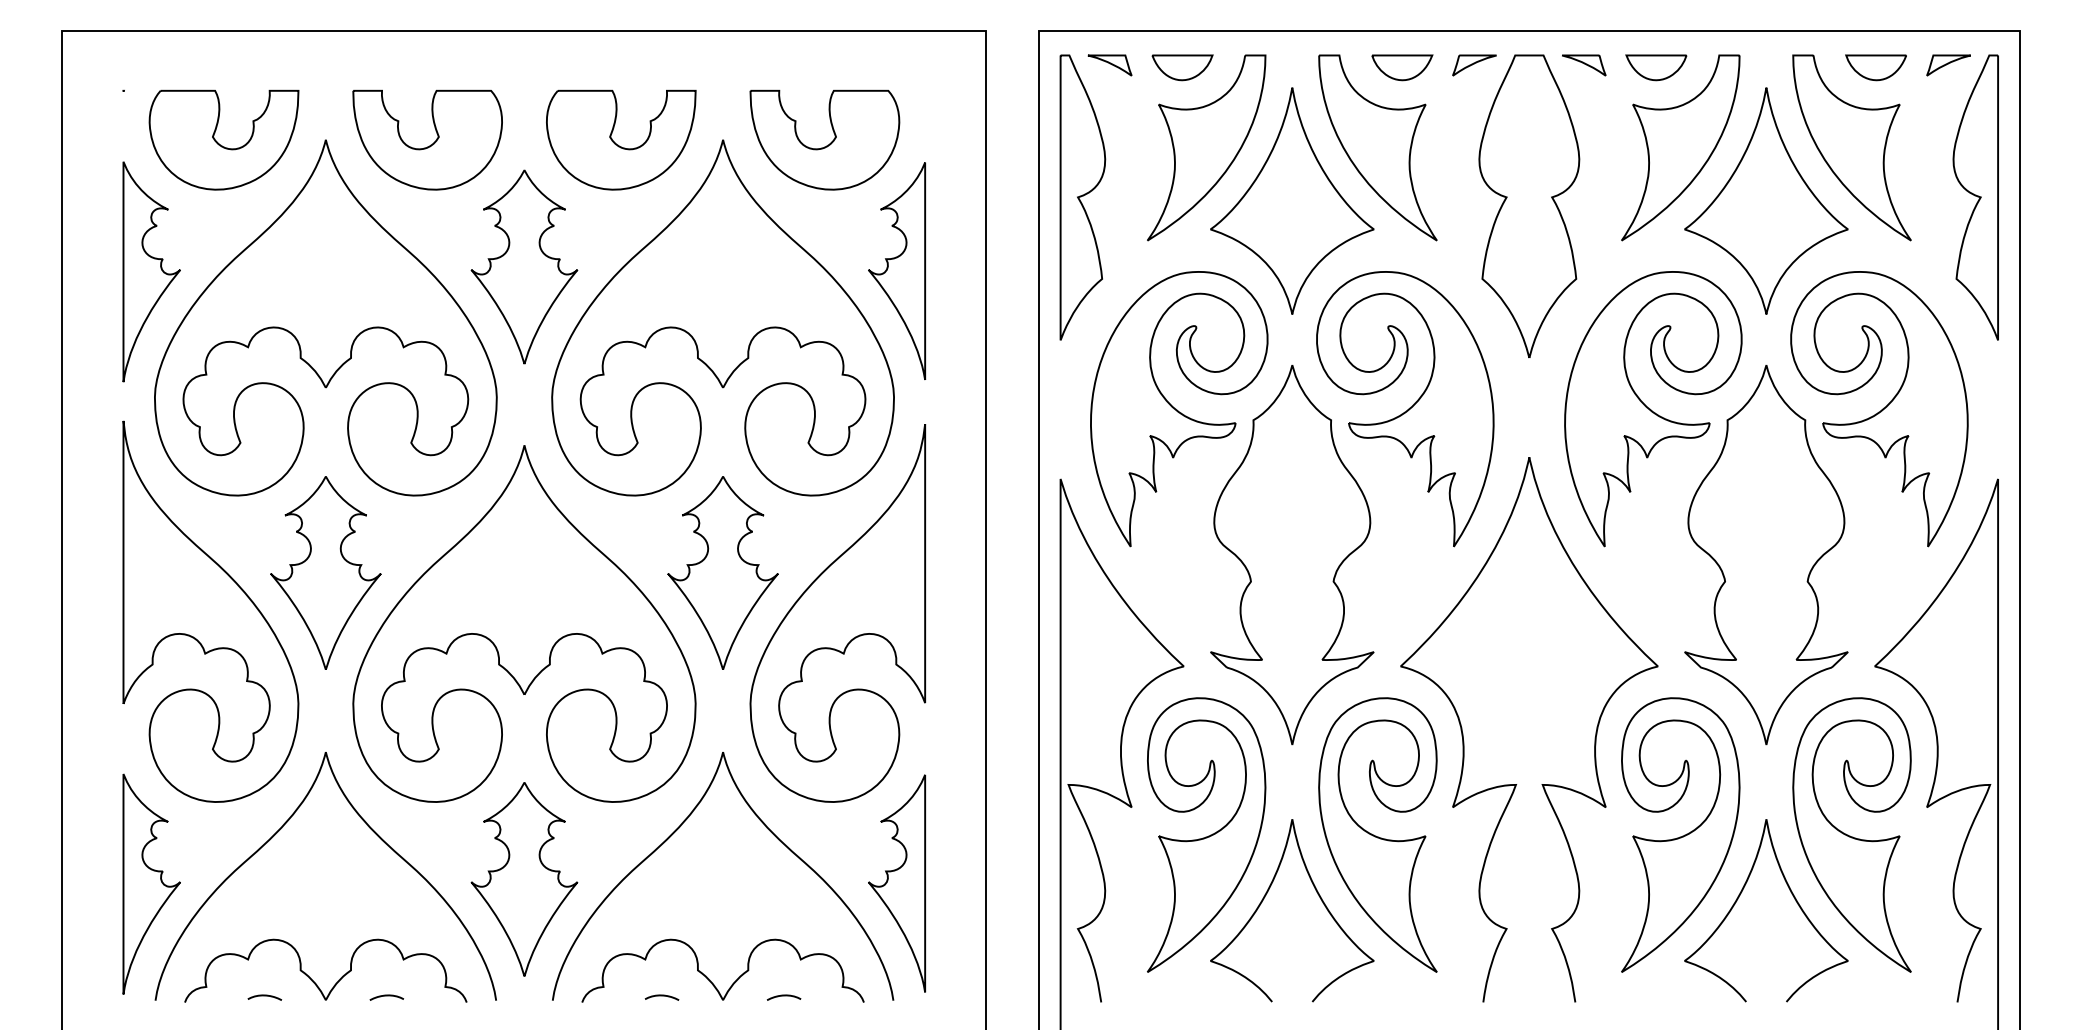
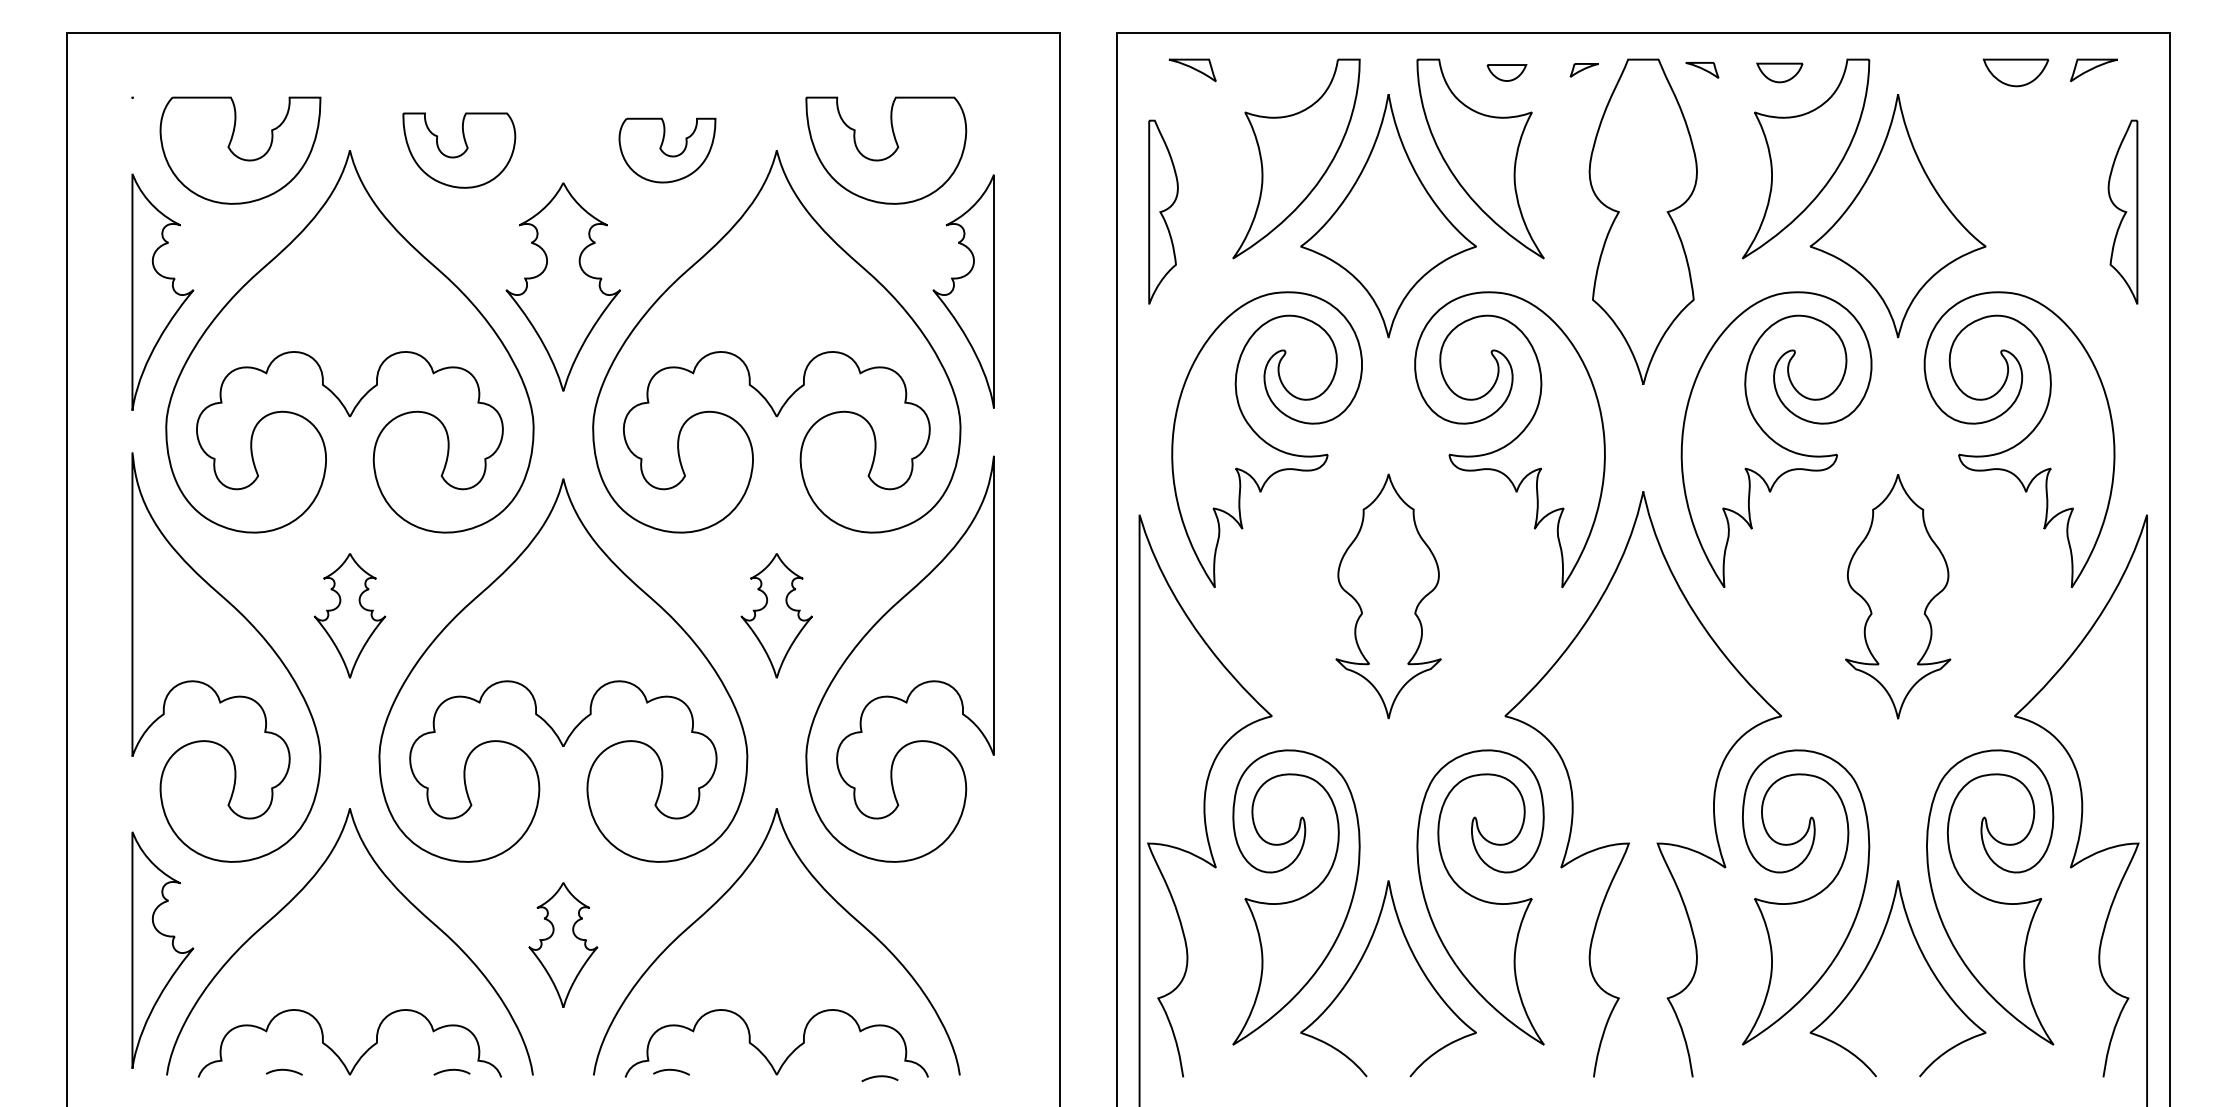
part: (1474, 65) -> (1584, 70), size x0.6
part: (1584, 65) -> (1702, 70), size x0.7
part: (1182, 67) -> (1270, 72), removed
part: (1402, 67) -> (1507, 72), size x0.6
part: (1656, 67) -> (1779, 72), size x0.7
part: (427, 139) -> (459, 149), size x0.7
part: (621, 139) -> (667, 149), size x0.6
part: (1851, 147) -> (1989, 158), removed
part: (1082, 197) -> (1163, 212), size x0.6
part: (1975, 197) -> (2122, 212), size x0.6
part: (1292, 554) -> (1388, 595), size x0.6
part: (1766, 555) -> (1898, 597), size x0.6
part: (325, 572) -> (349, 615), size x0.6
part: (722, 572) -> (776, 615), size x0.6
part: (524, 879) -> (563, 945), size x0.6
part: (897, 883) -> (964, 949), removed
curve: (386, 996) -> (451, 1070), moved
curve: (661, 996) -> (670, 1070), moved
curve: (783, 996) -> (879, 1077), moved

